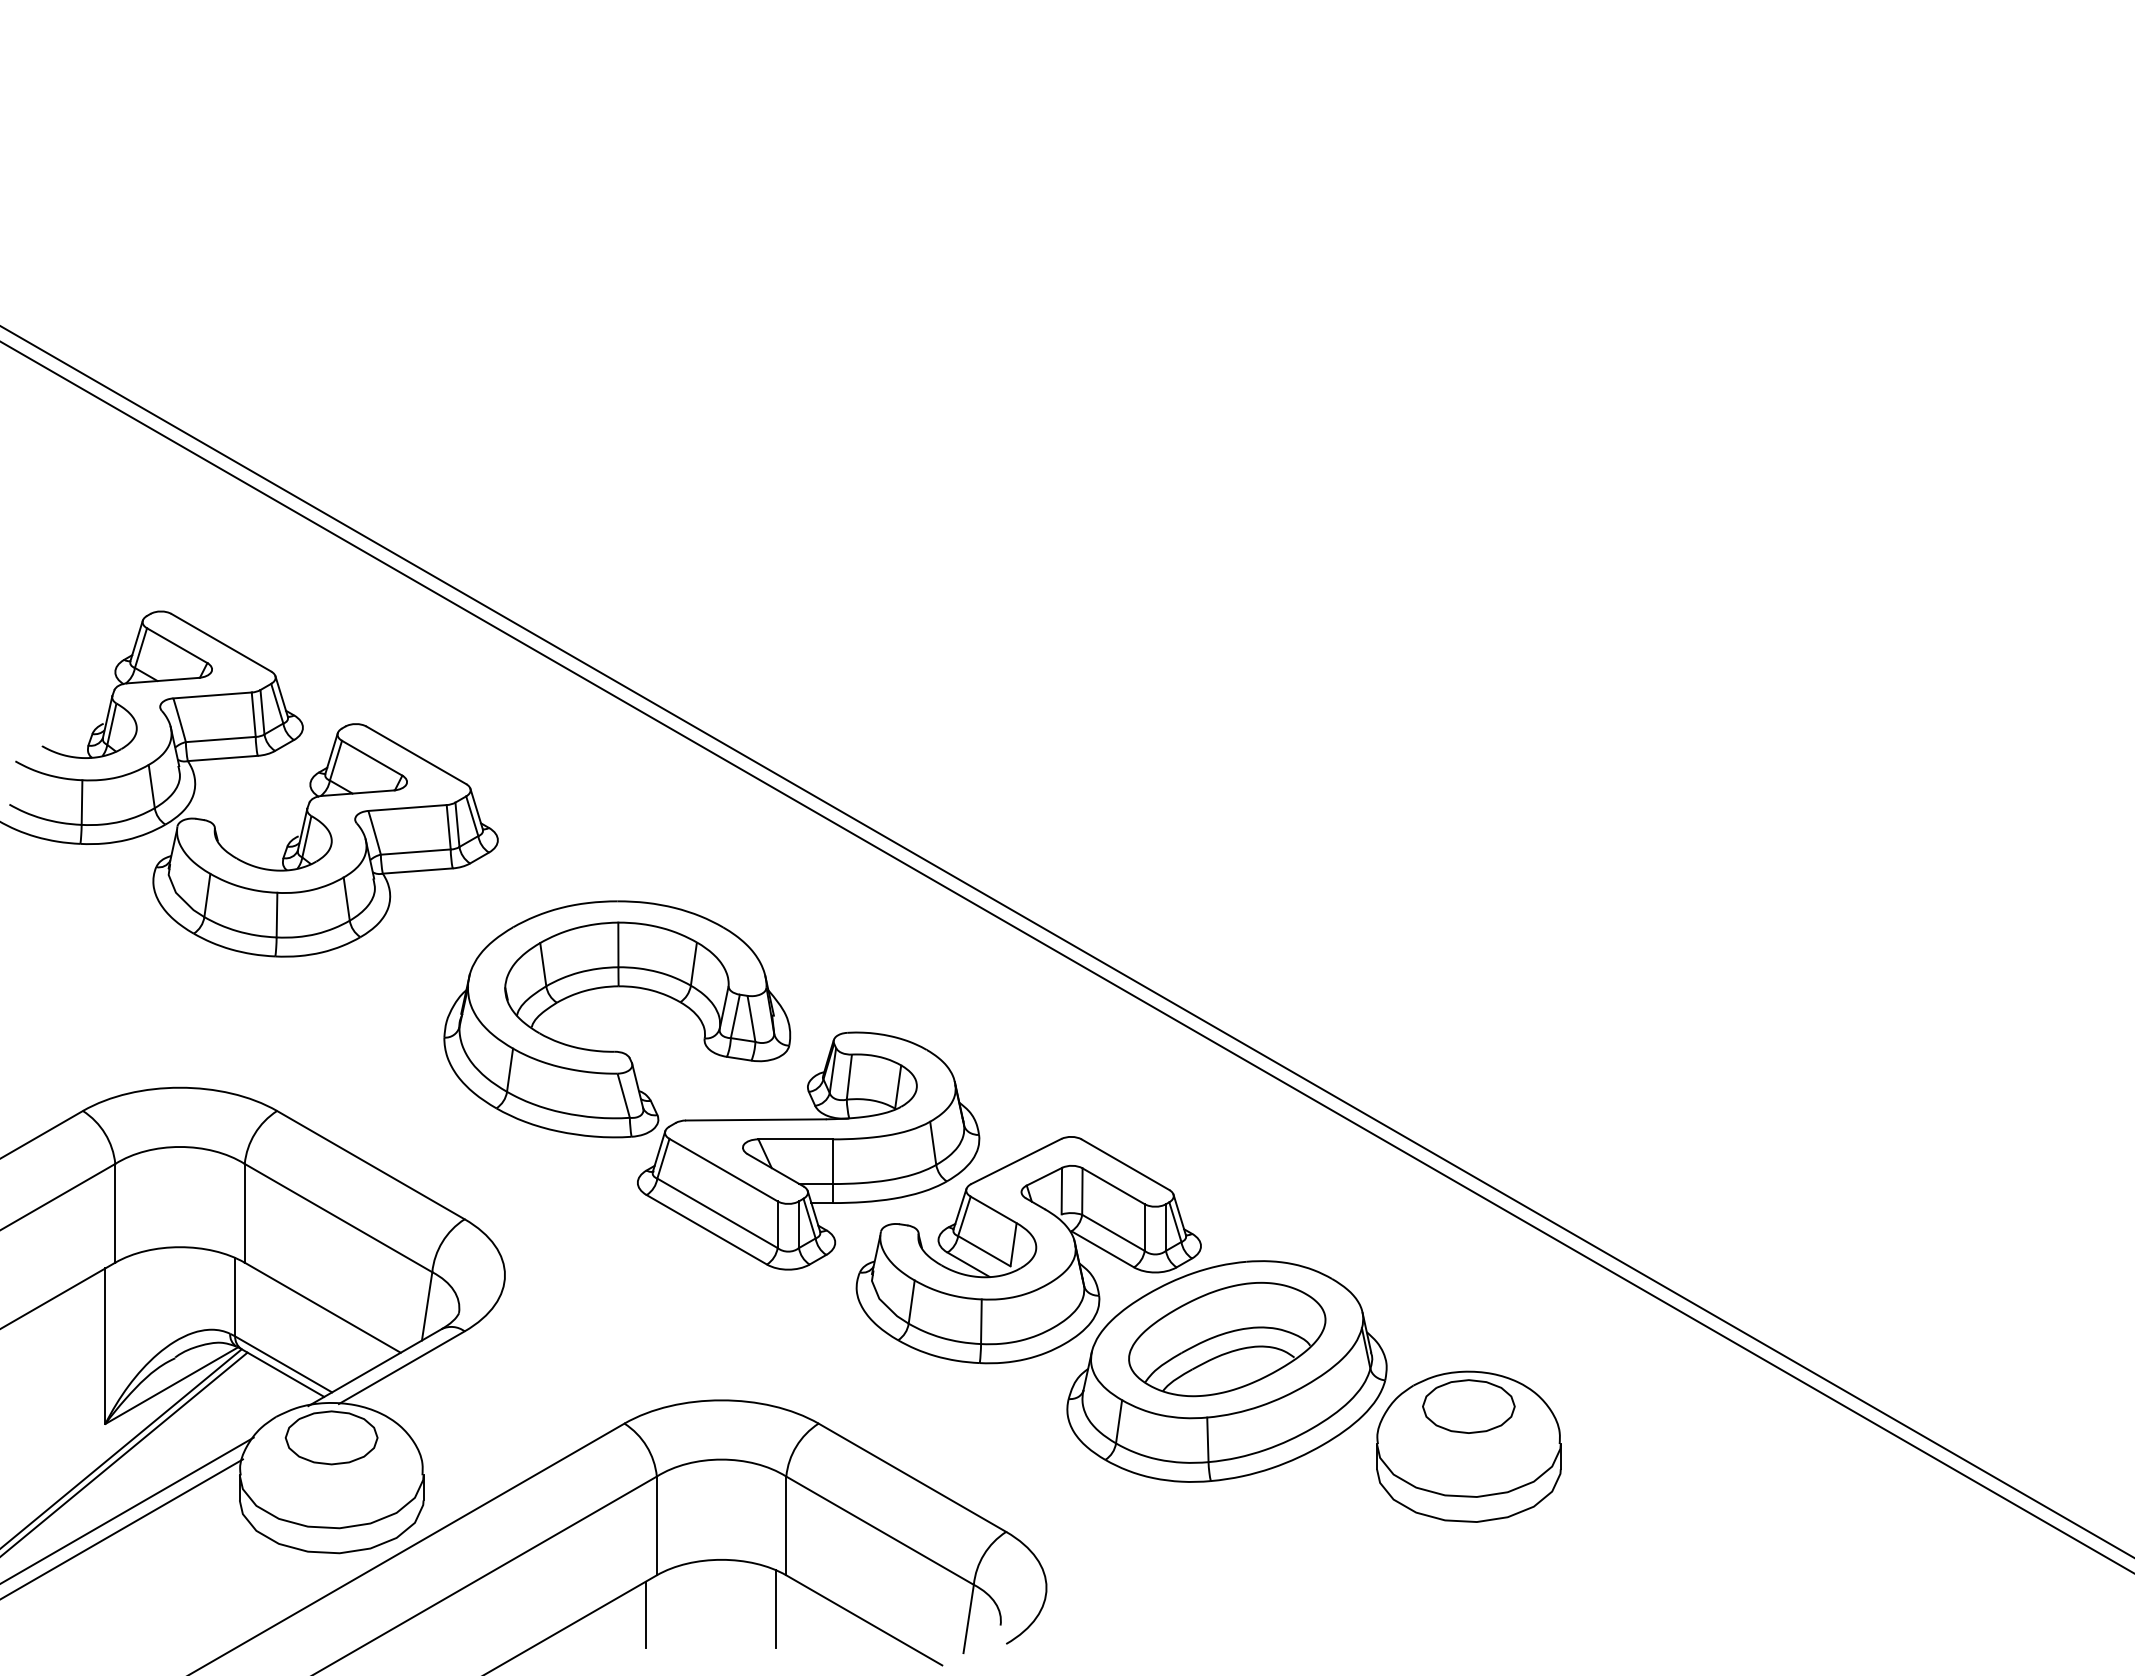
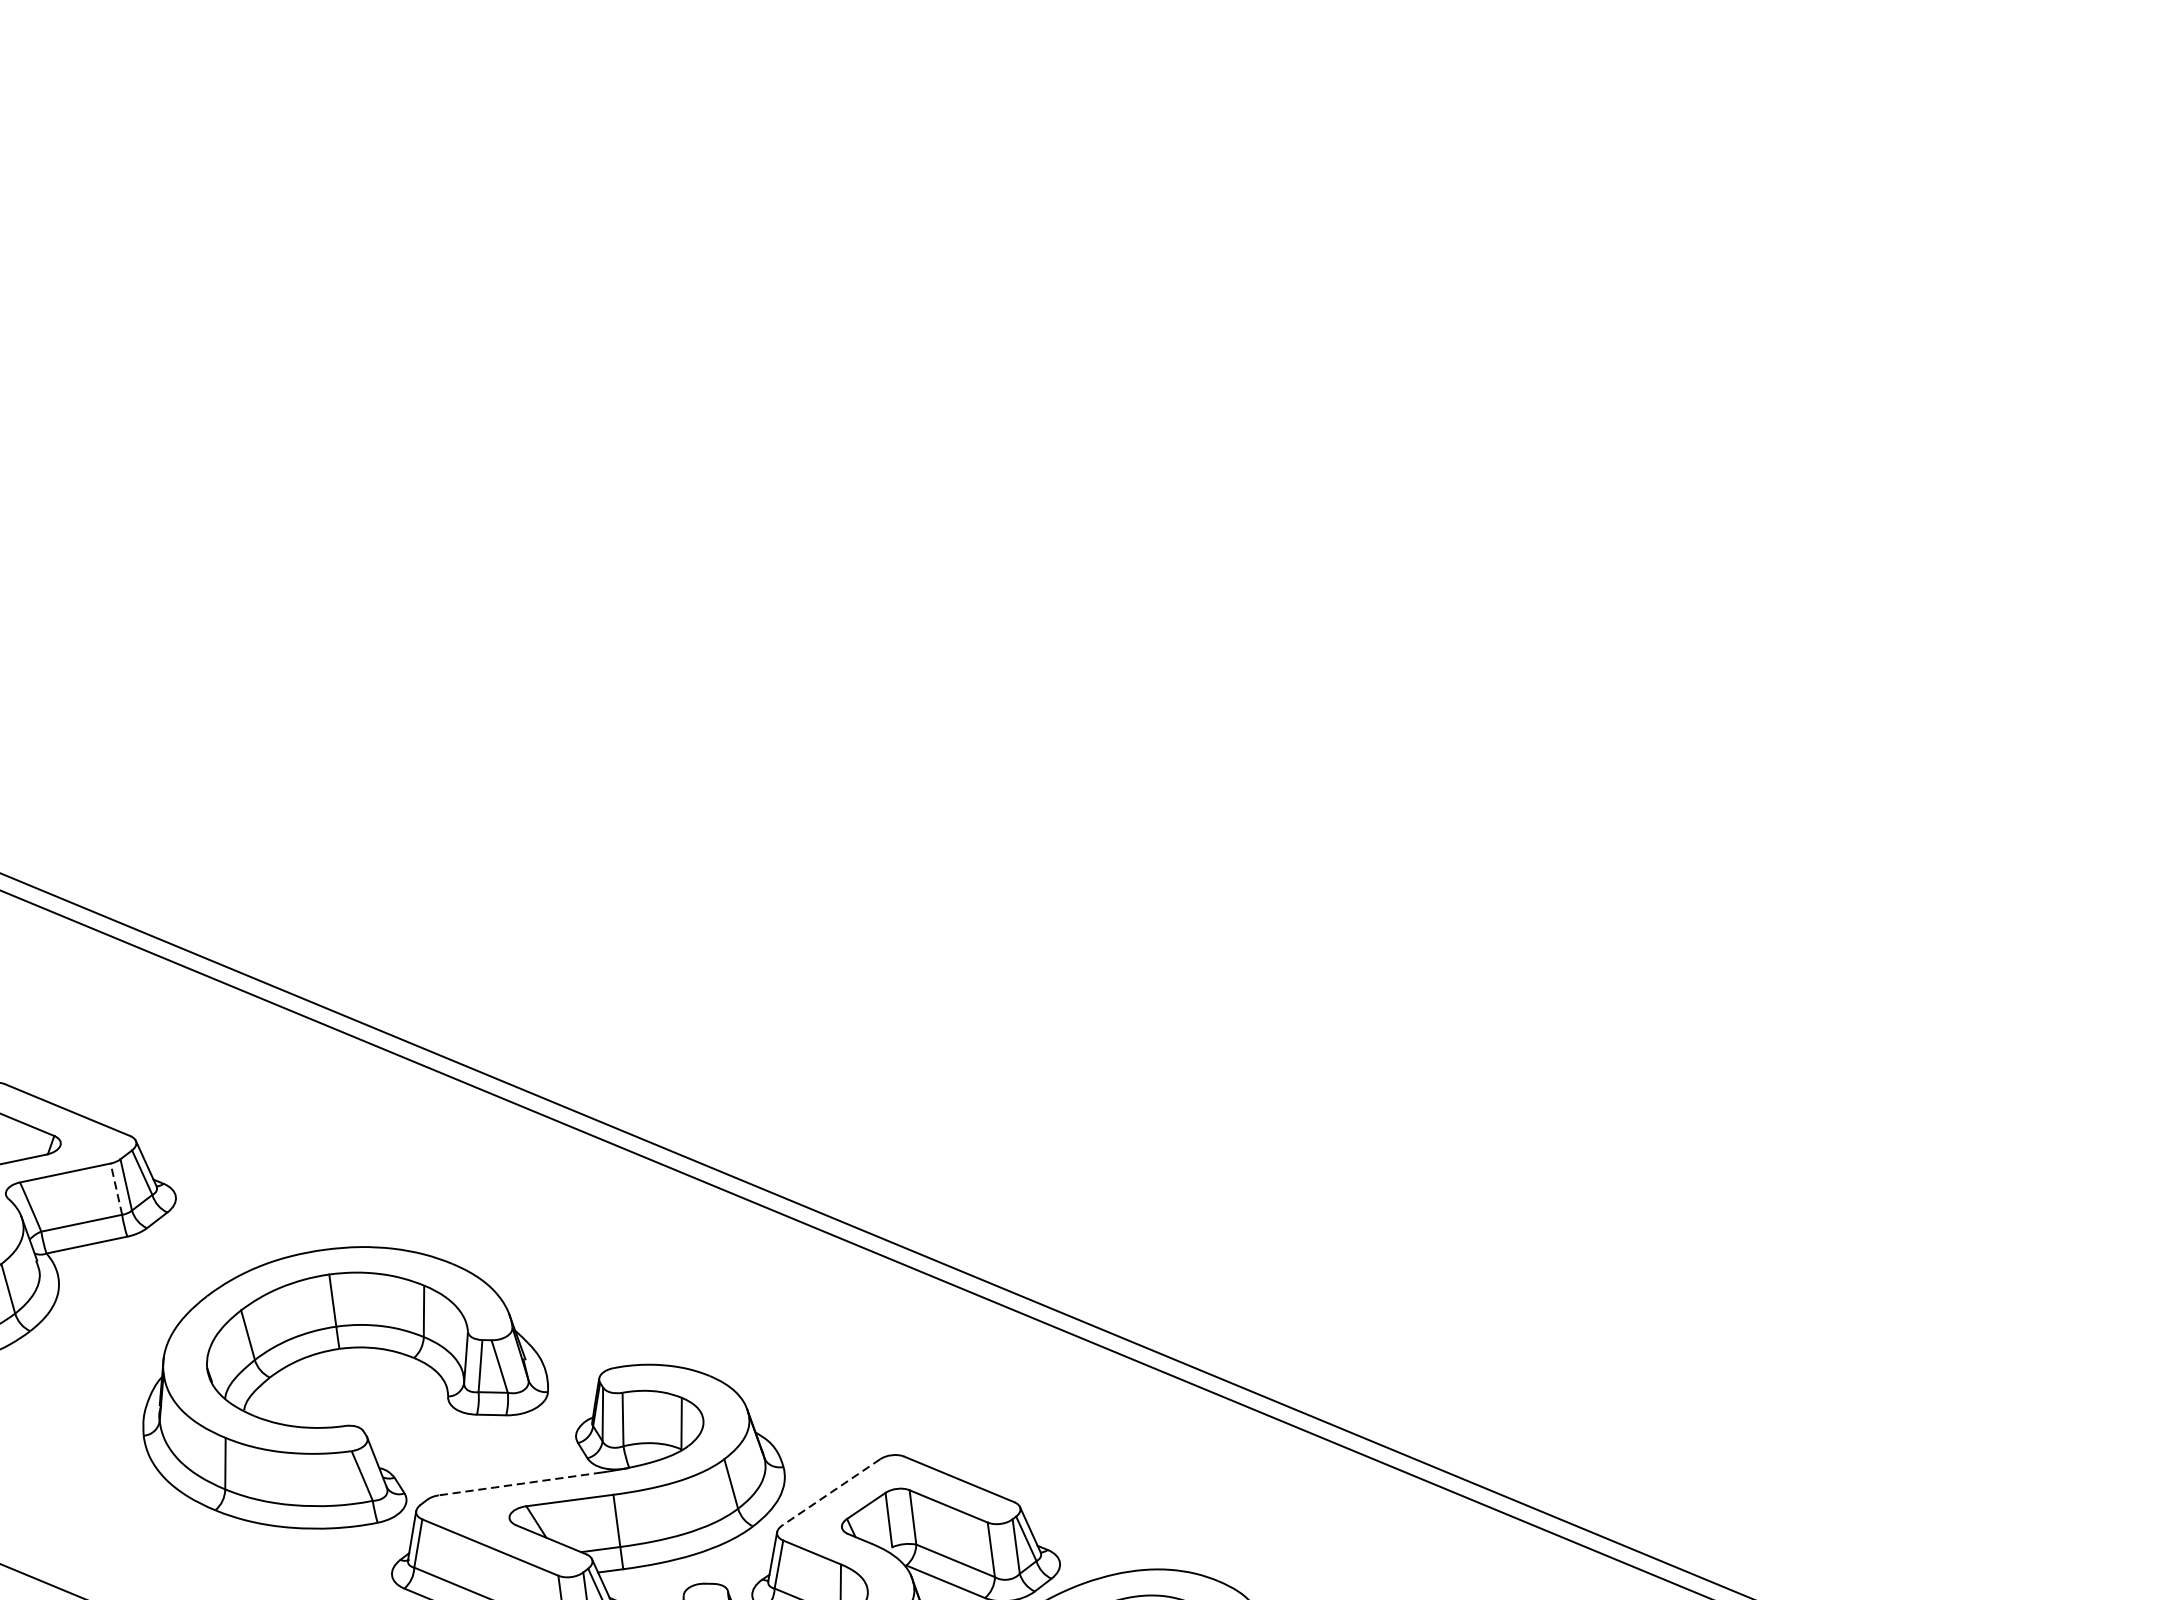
line: (448, 826) -> (116, 1188), solid -> dashed
line: (755, 1119) -> (519, 1483), solid -> dashed
line: (1015, 1161) -> (830, 1492), solid -> dashed

